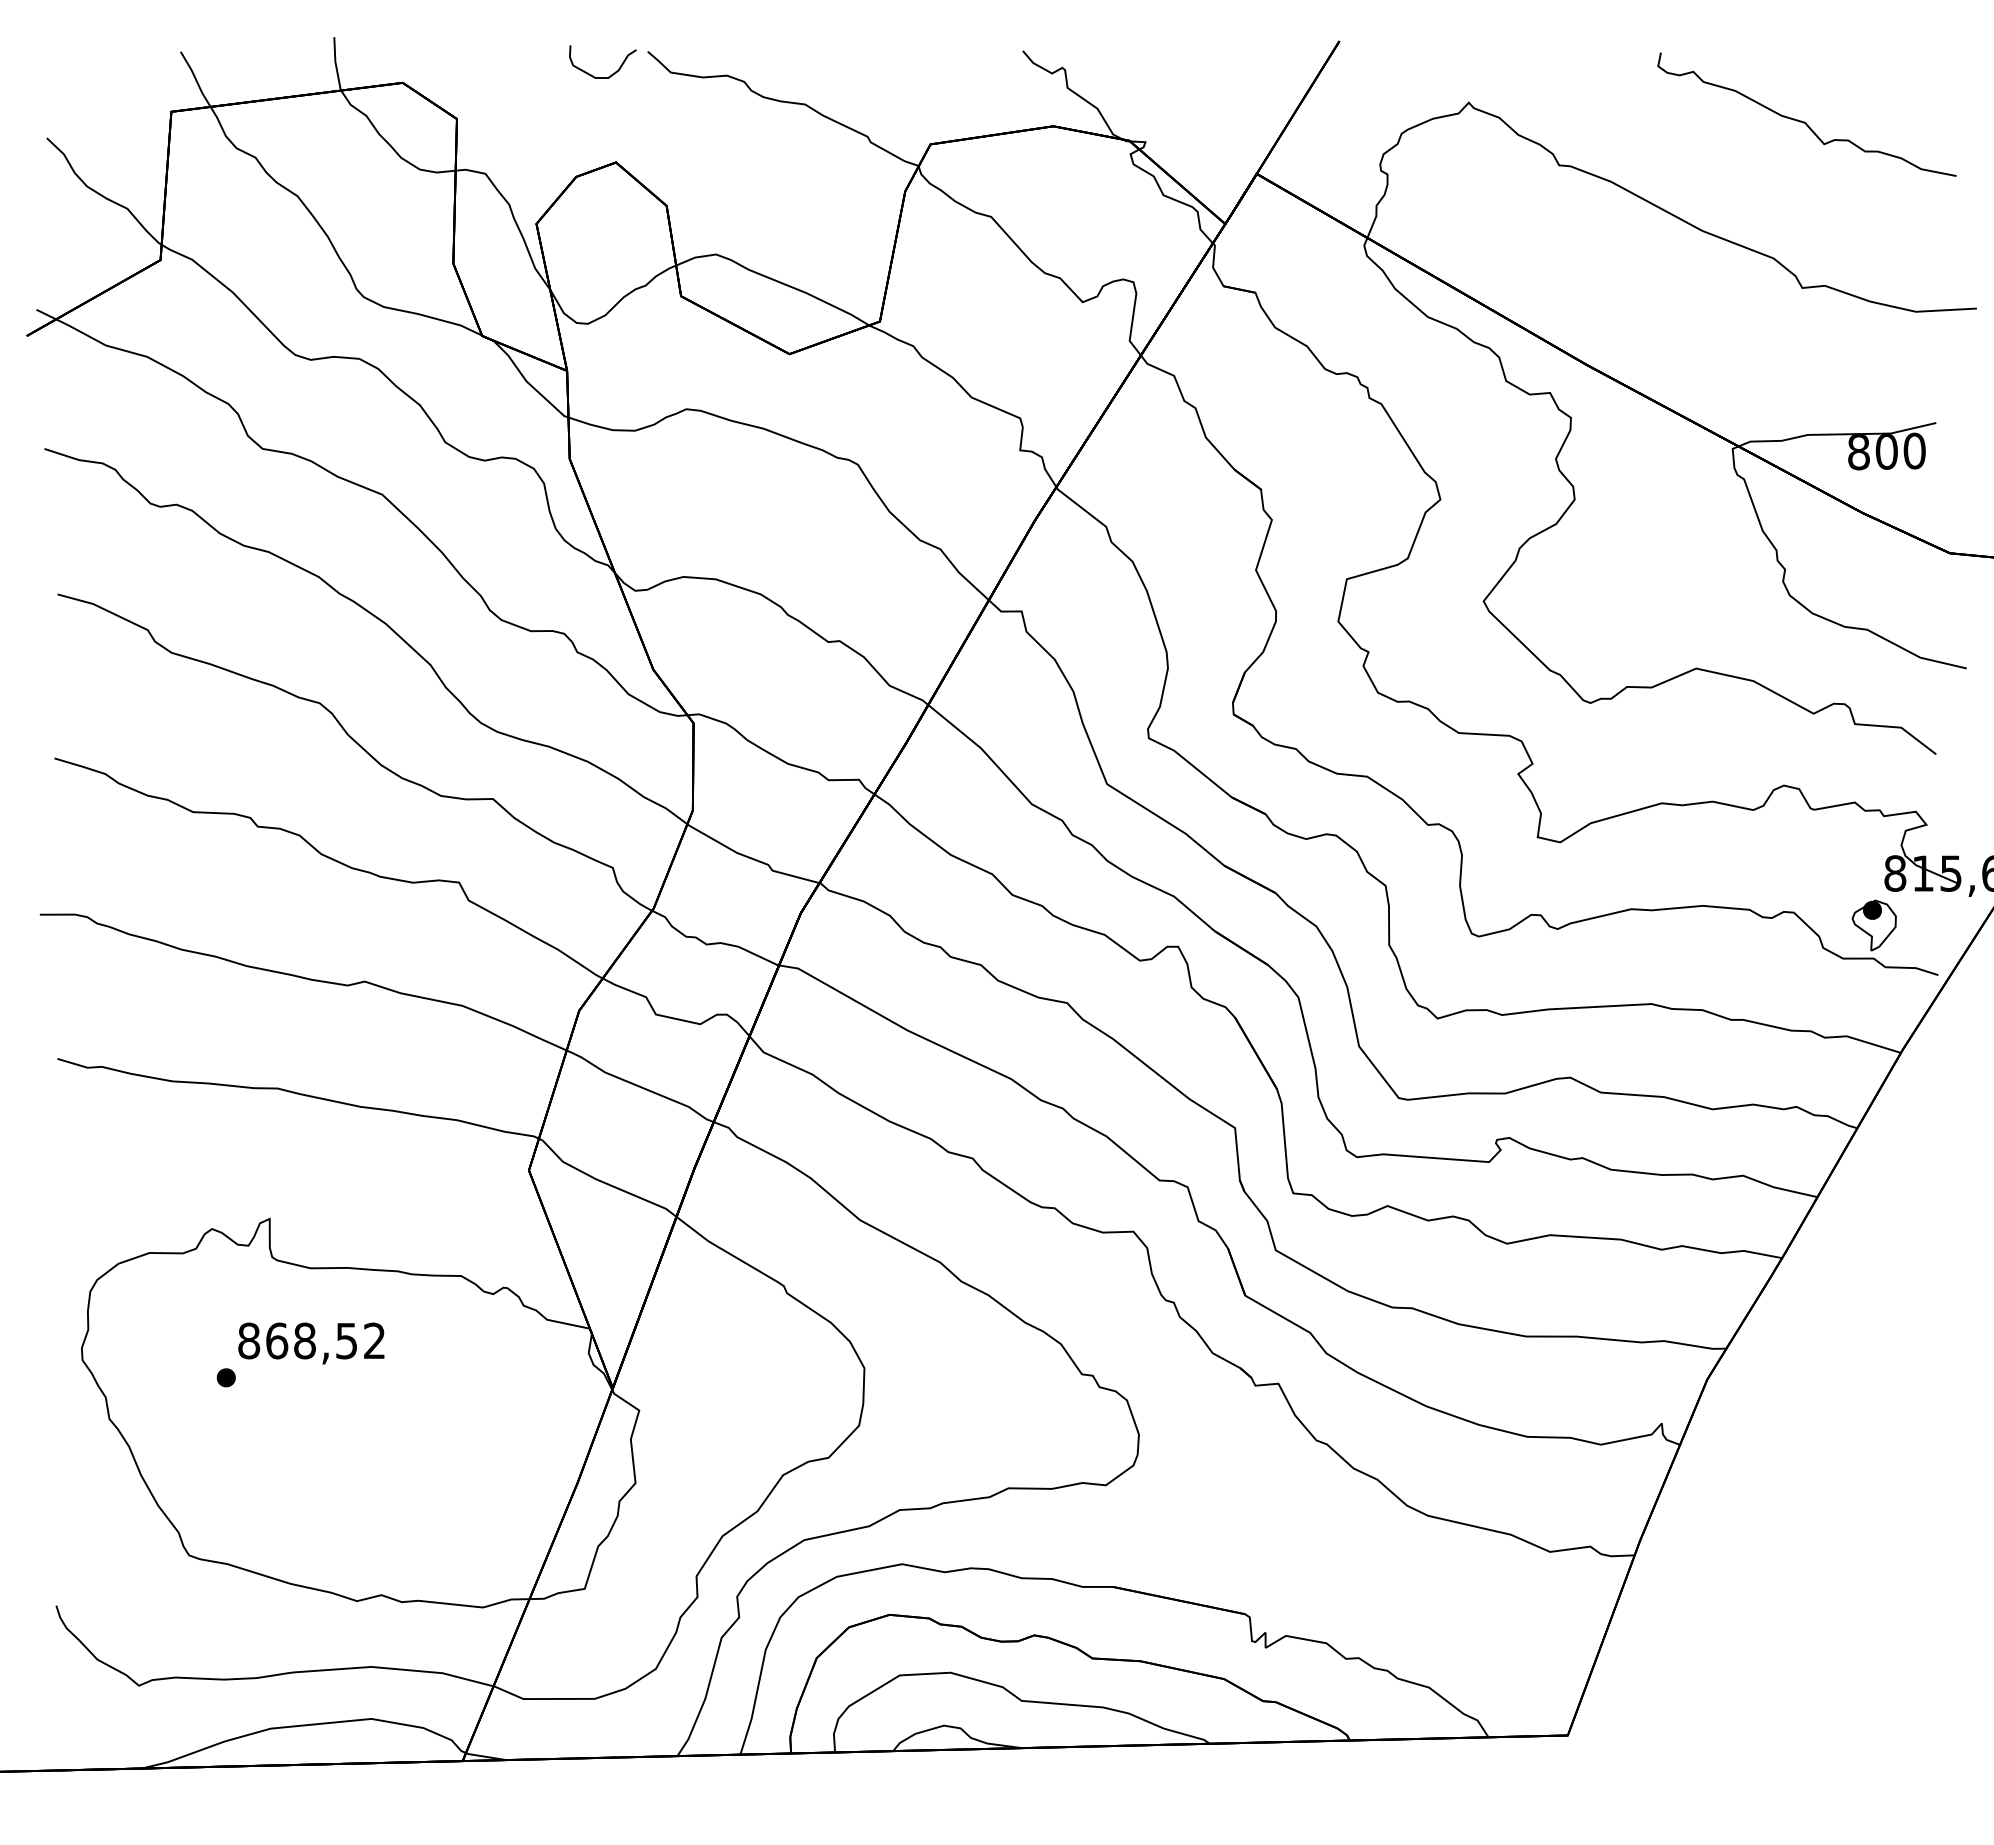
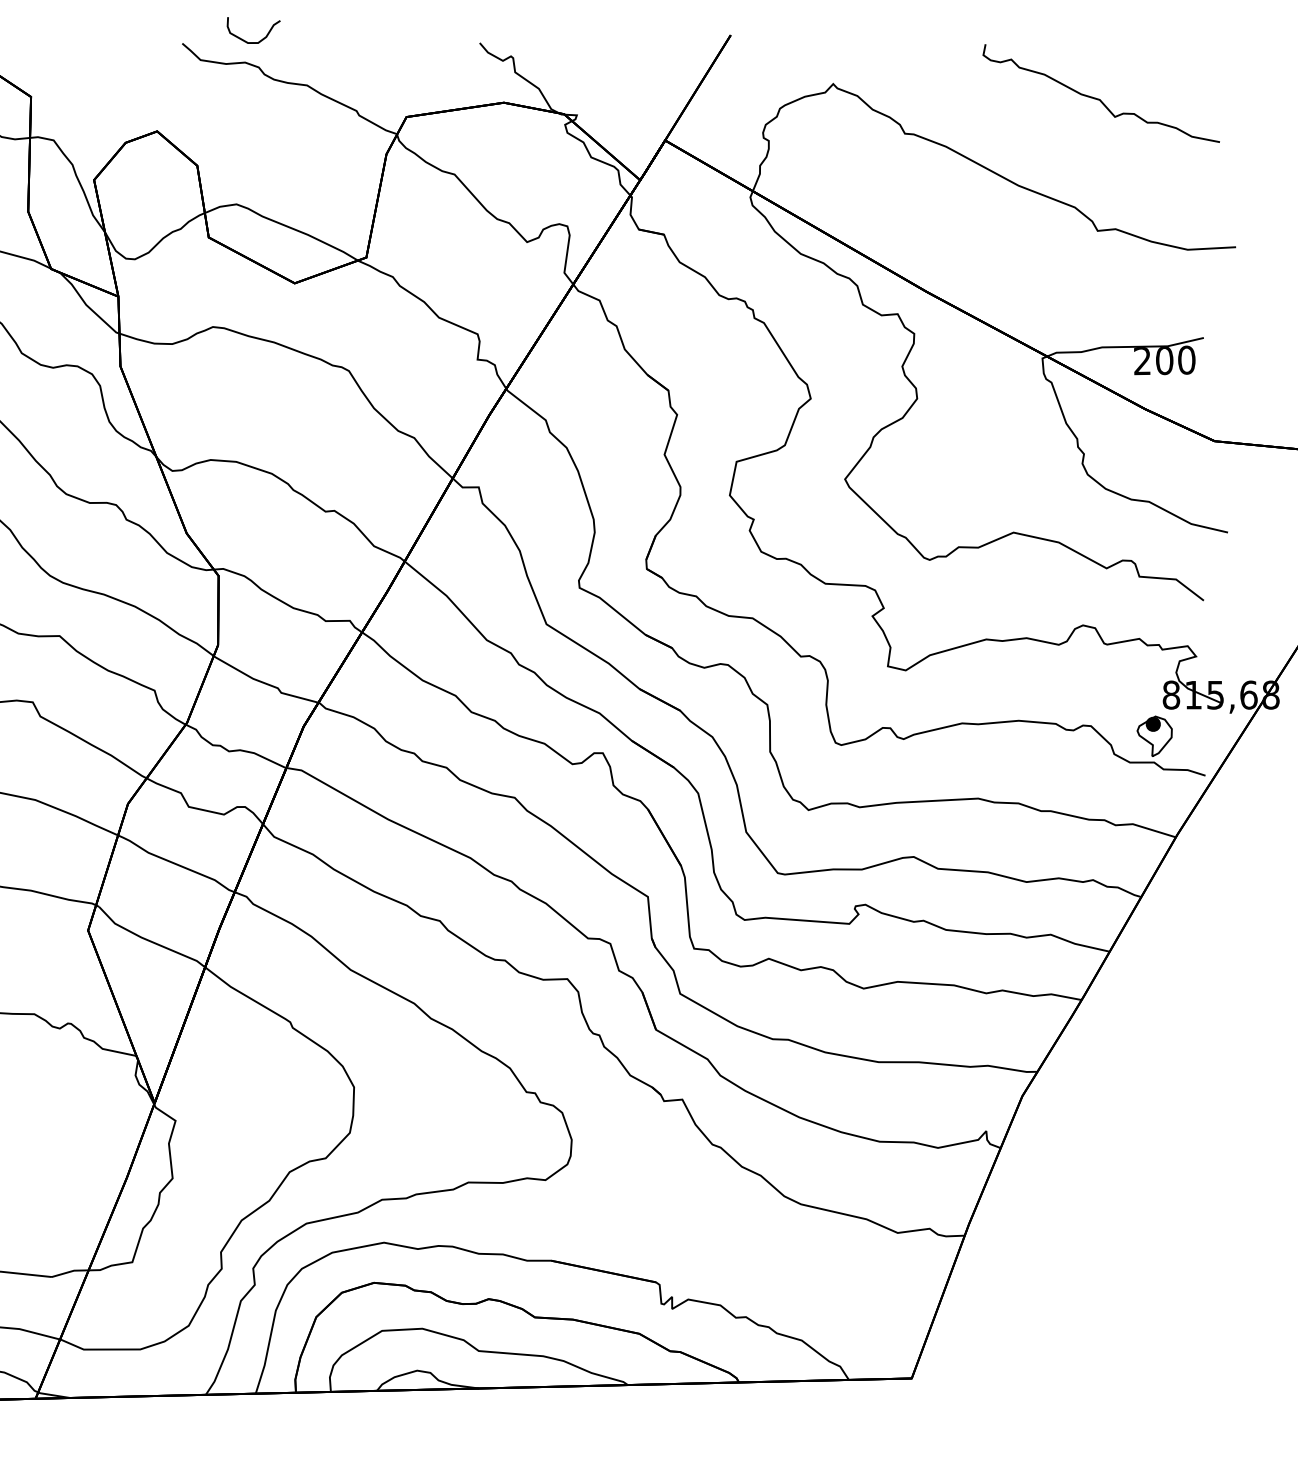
curve: (612, 73) -> (261, 39), moved
text: (1858, 452) -> (1142, 361), 800 -> 200

